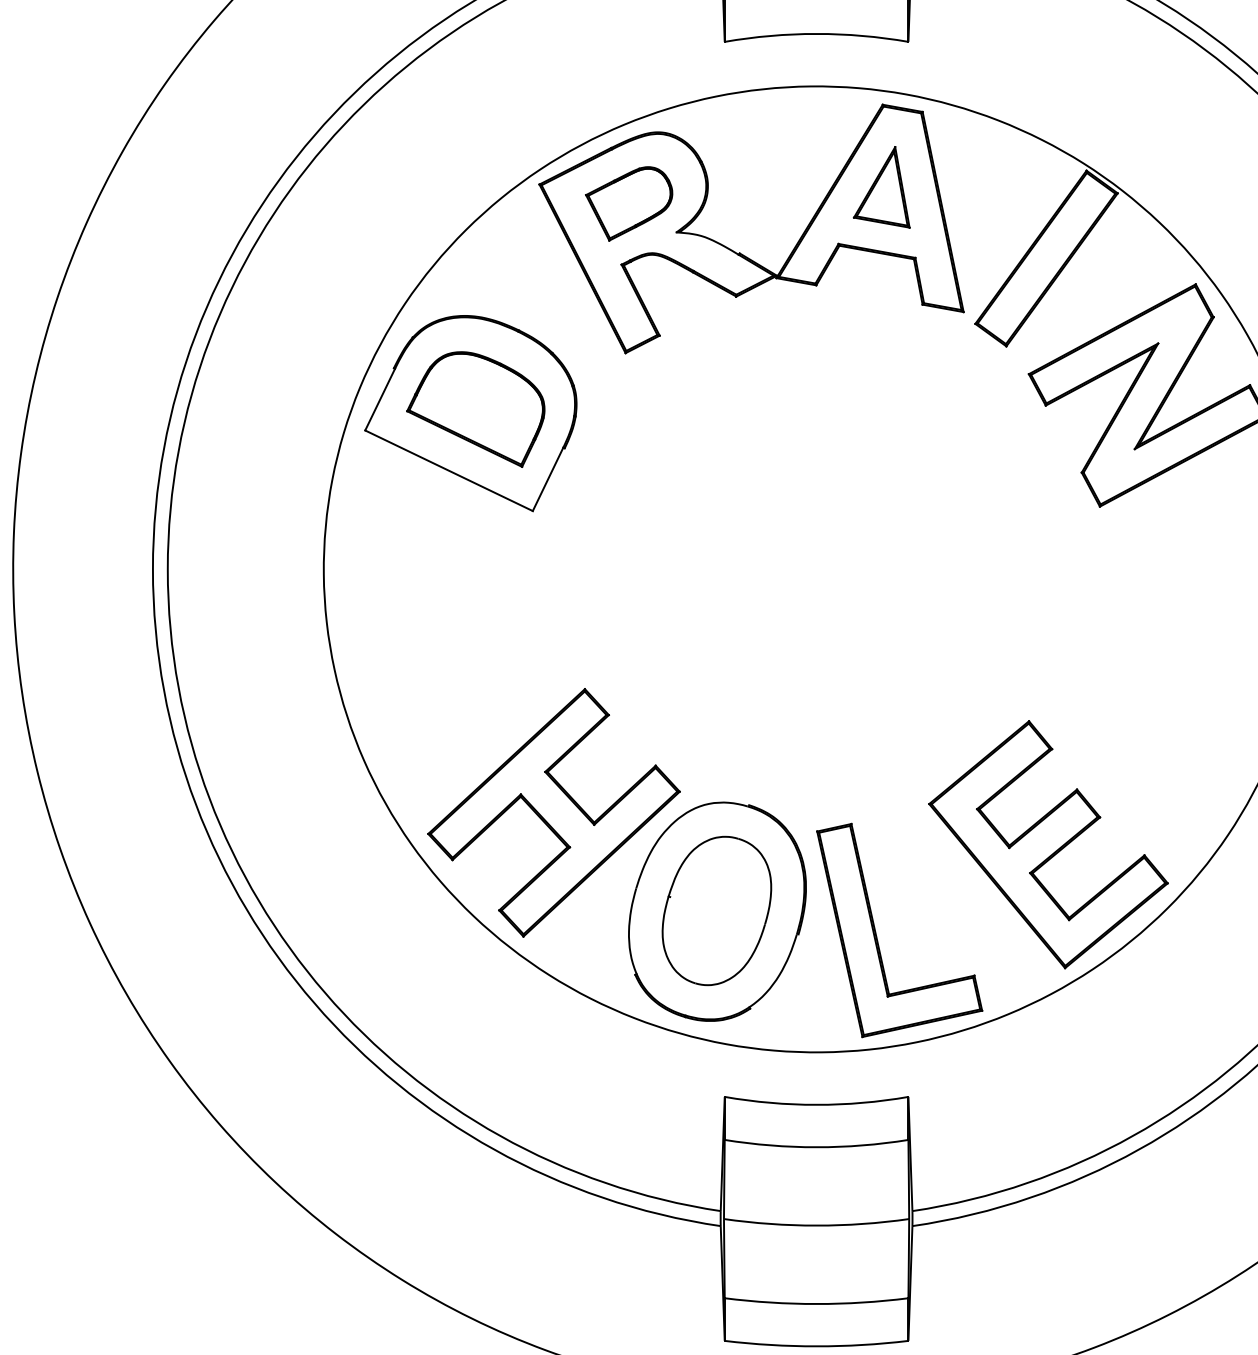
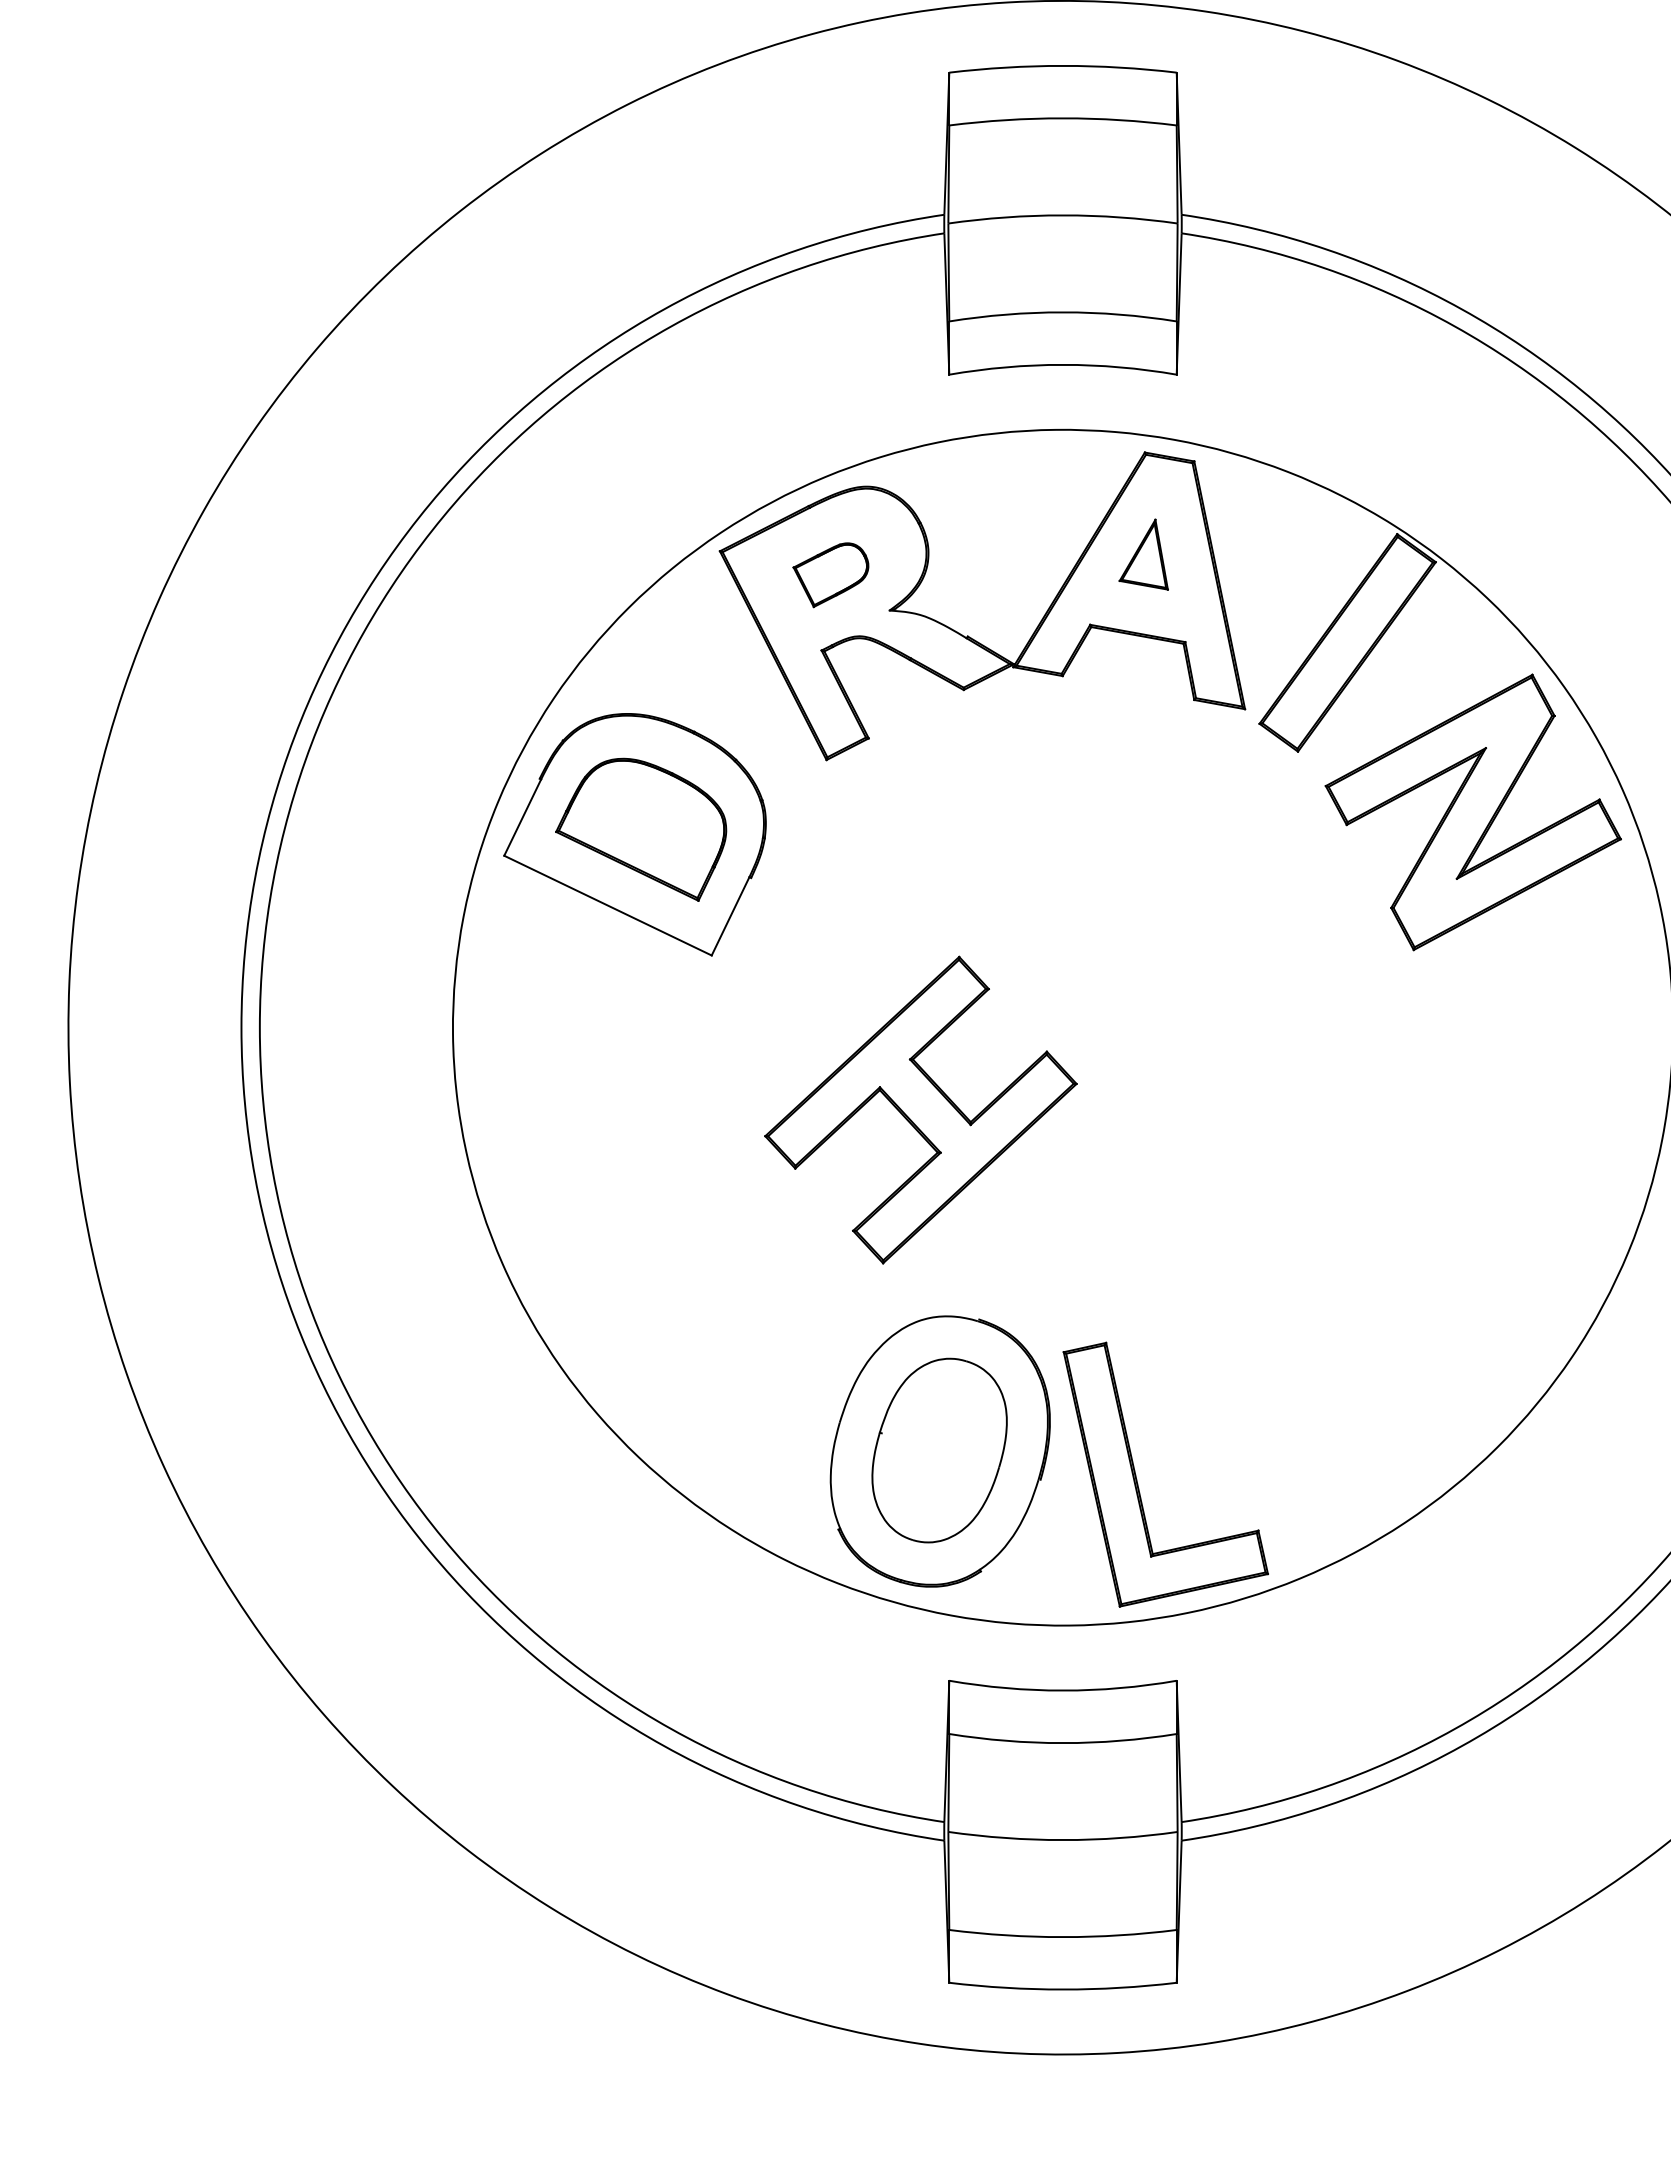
part: (881, 187) -> (1143, 554), size x0.7
part: (628, 203) -> (830, 574), size x0.7
part: (553, 812) -> (920, 1109), moved
part: (1048, 844) -> (1349, 1368), removed

